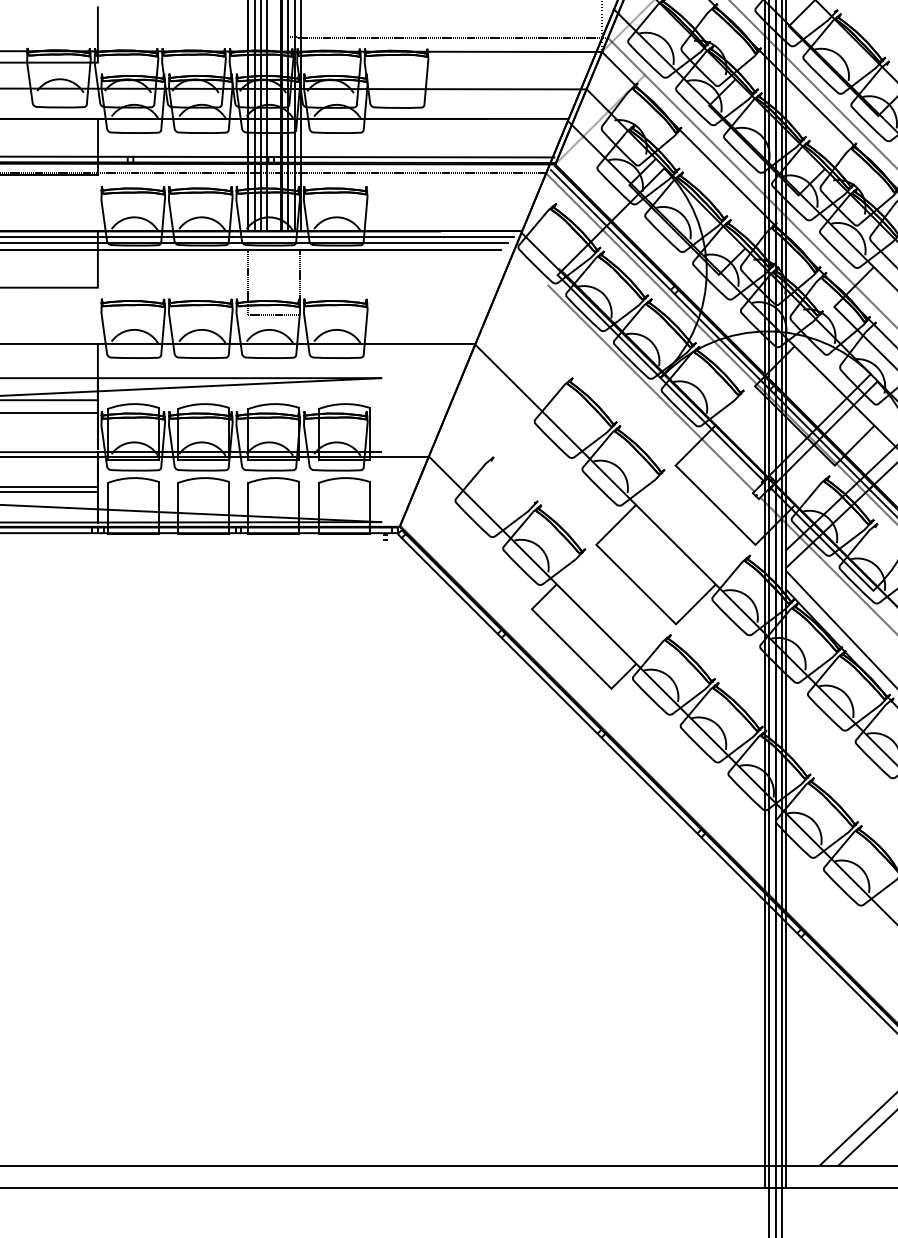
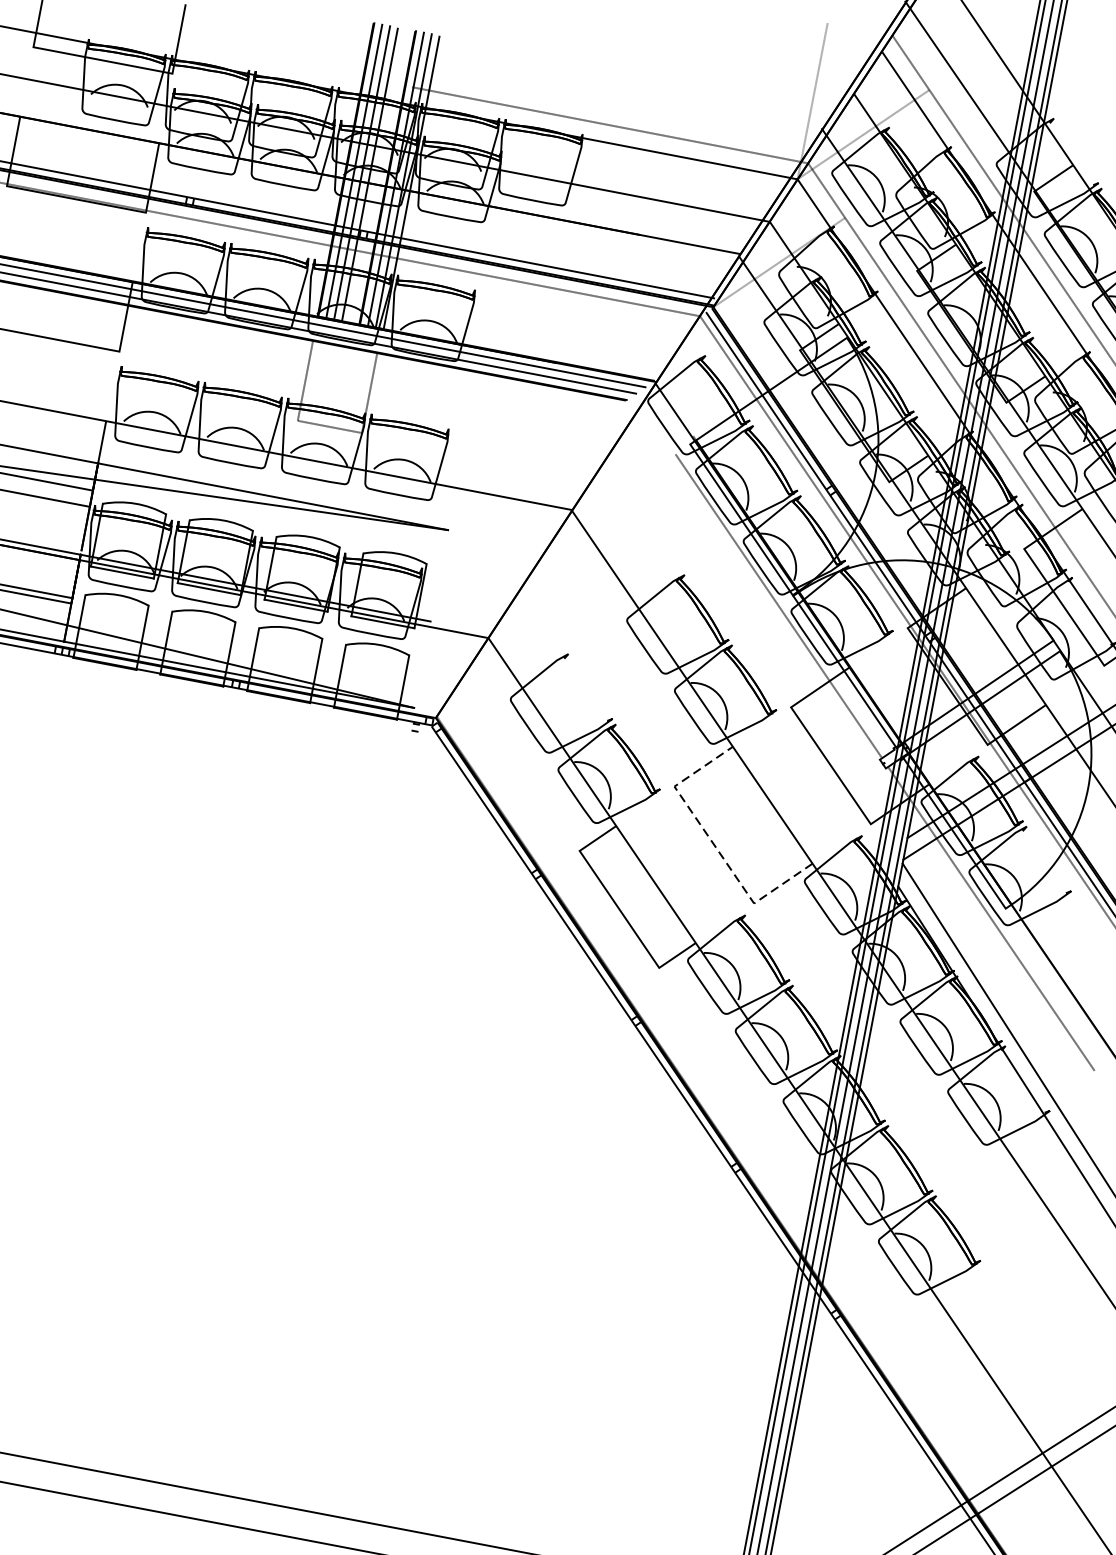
line: (635, 584) -> (713, 844), solid -> dashed

